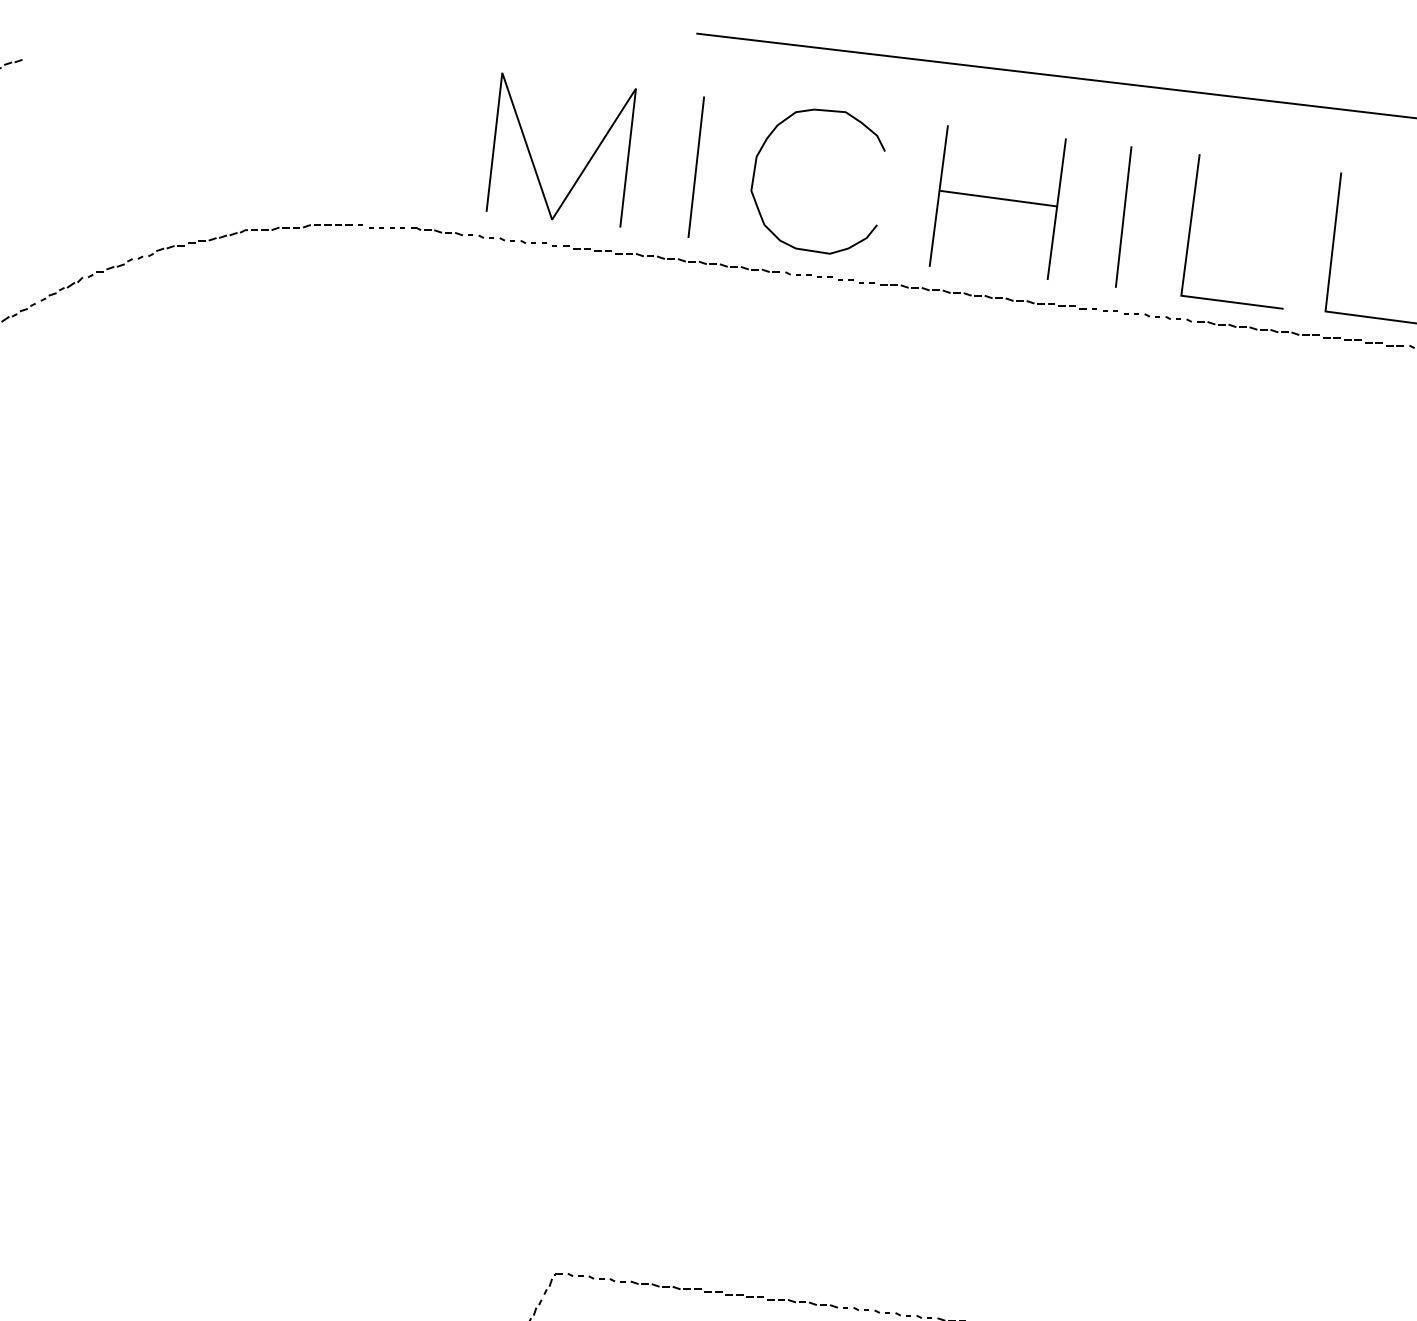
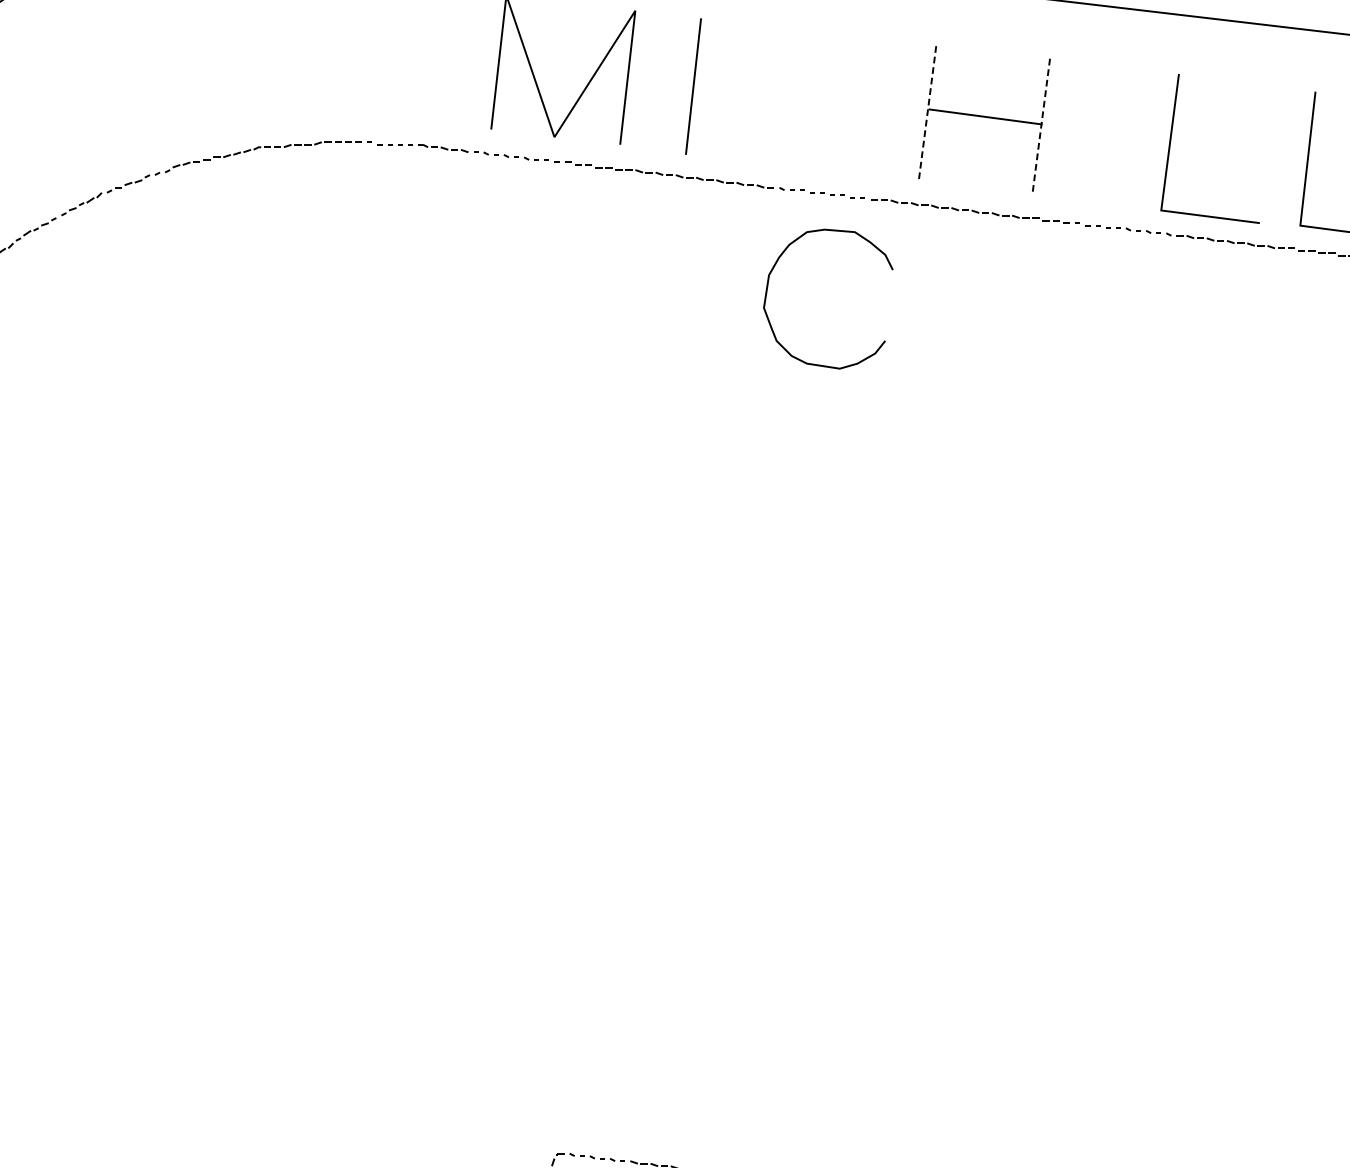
curve: (755, 172) -> (767, 290), moved
line: (938, 196) -> (927, 114), solid -> dashed
line: (1056, 209) -> (1040, 127), solid -> dashed
line: (1123, 216) -> (1105, 134), removed

